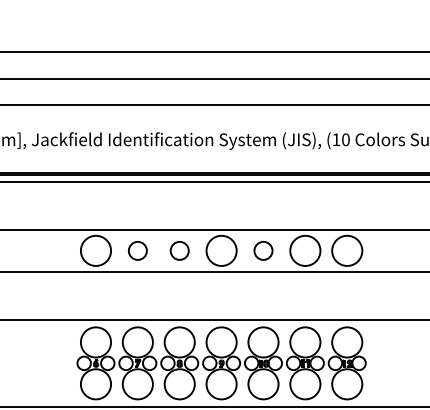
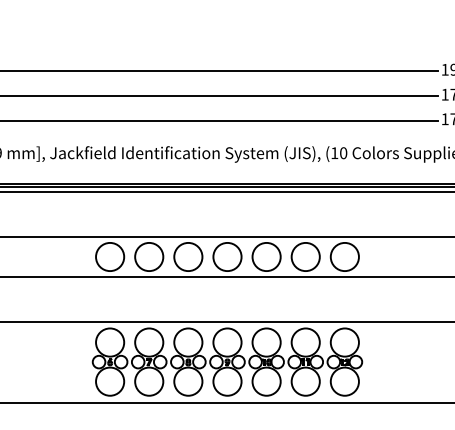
circle: (138, 250) -> (149, 256), size x1.67
circle: (179, 250) -> (188, 256), size x1.67
circle: (263, 250) -> (266, 256), size x1.67

